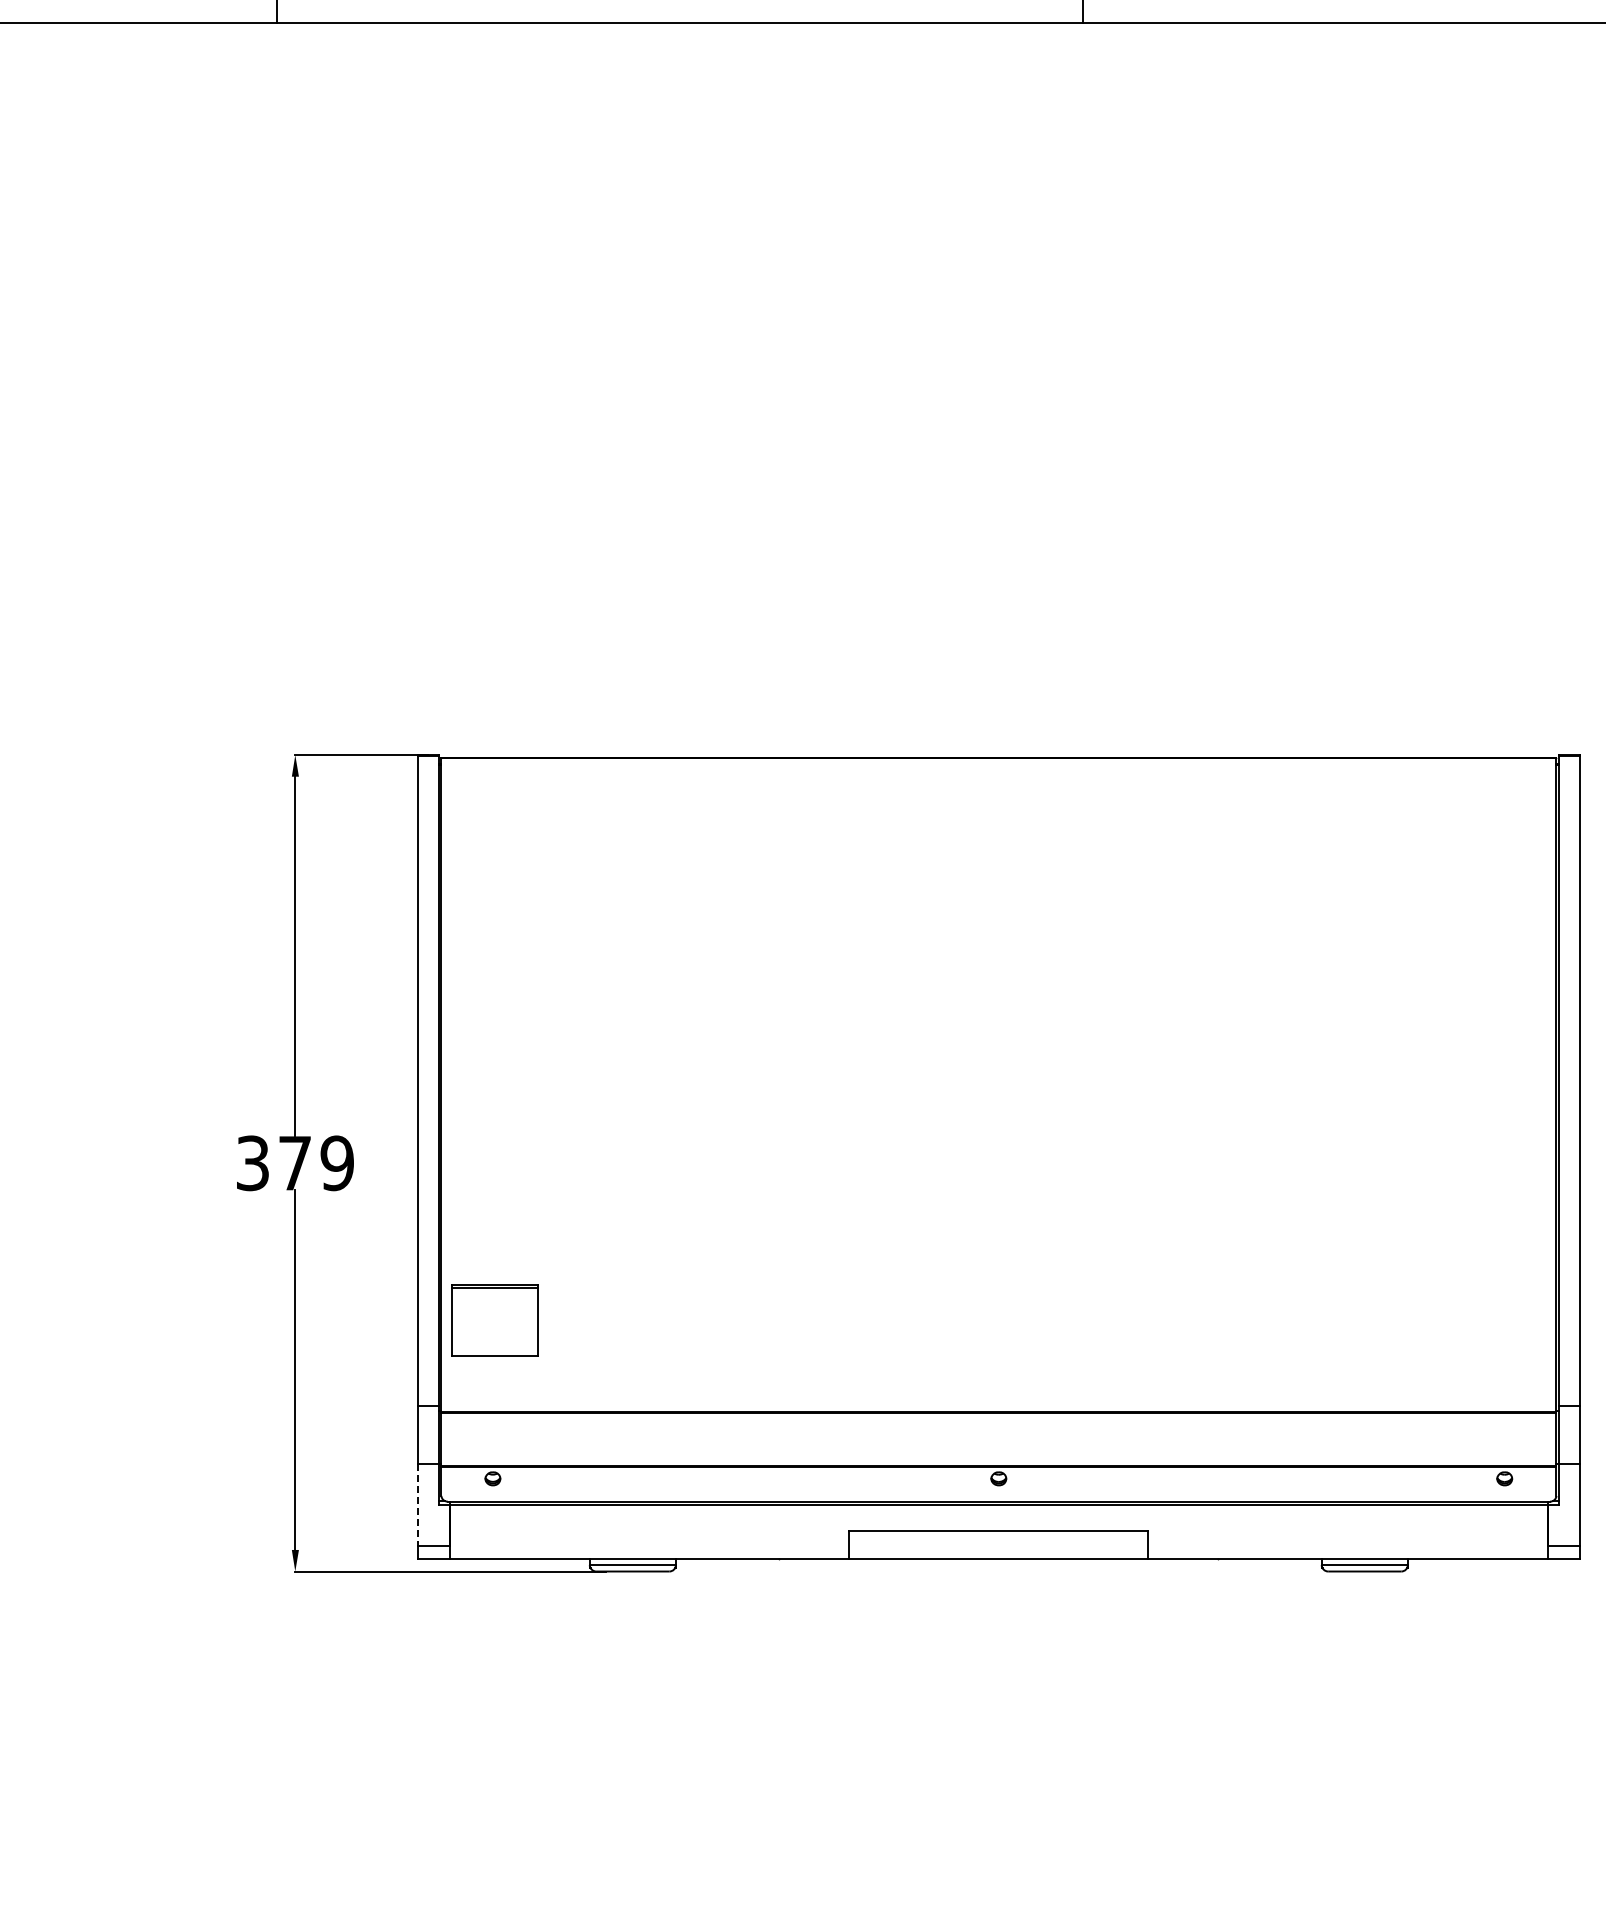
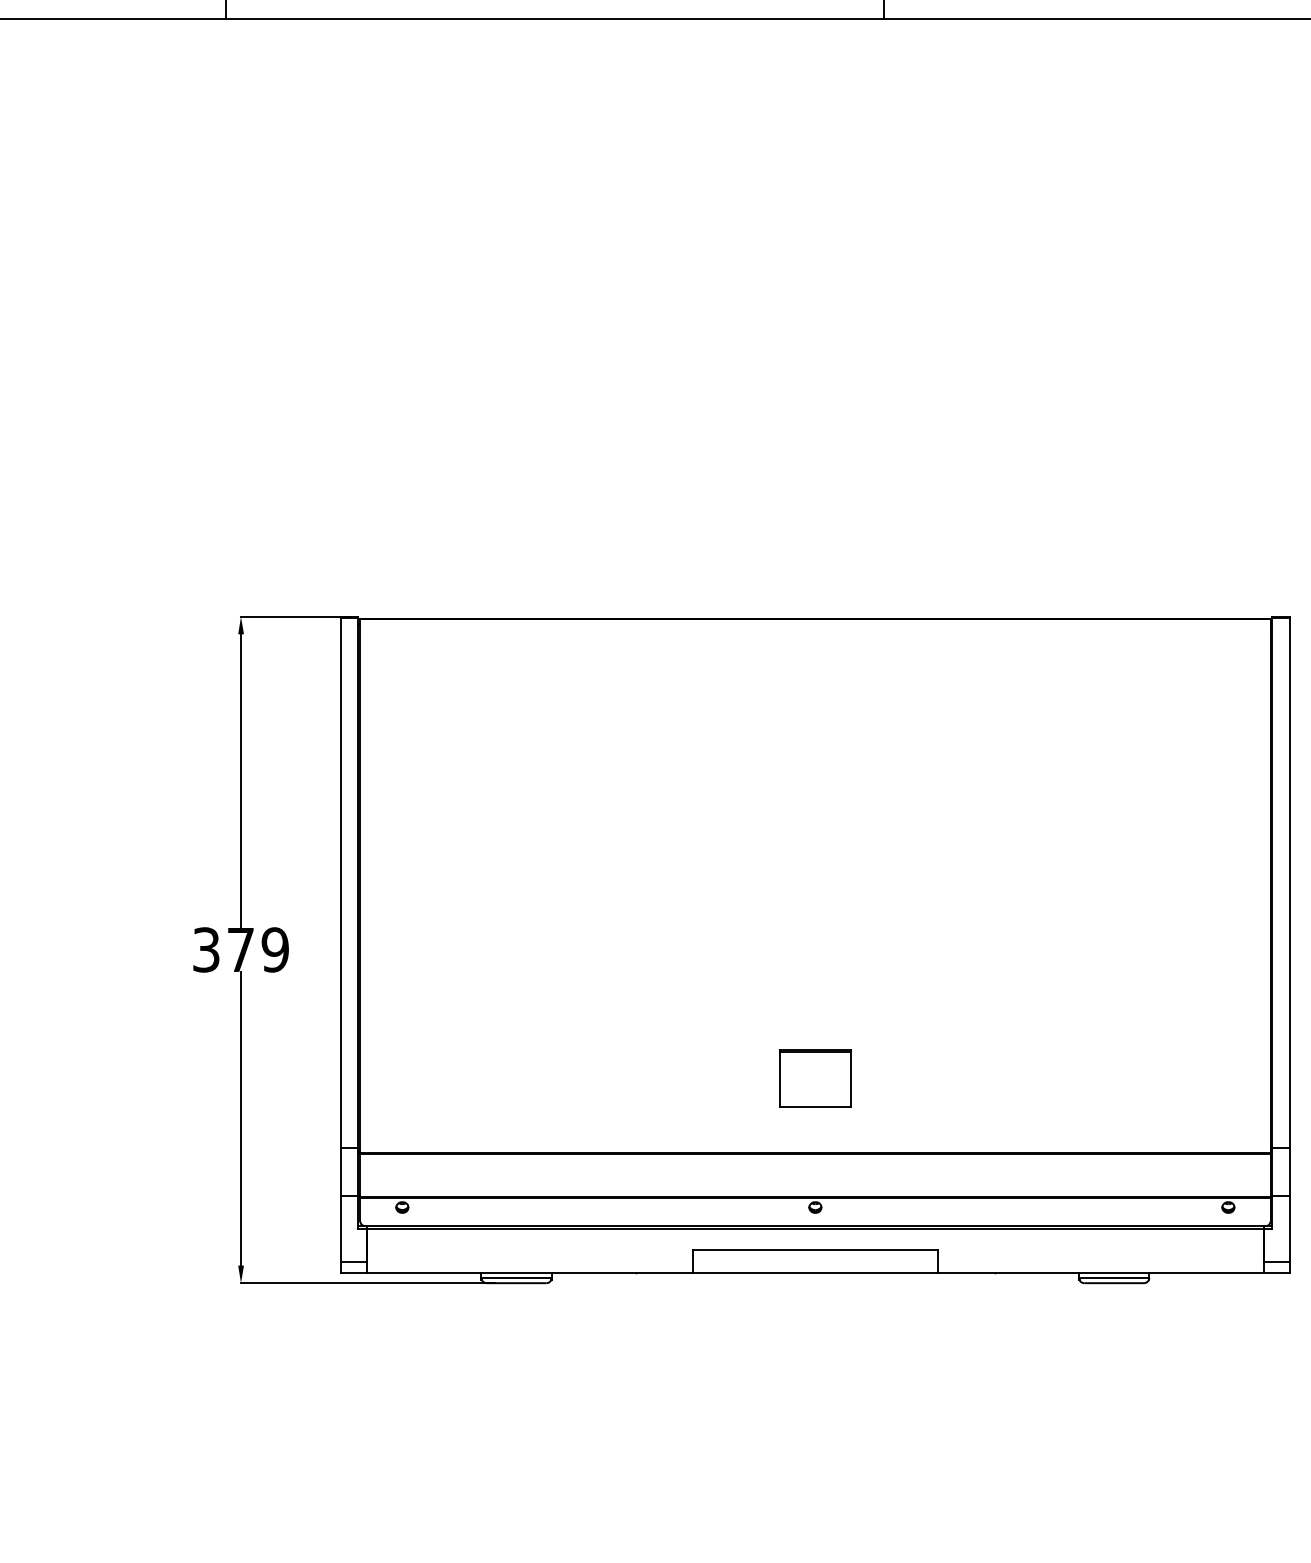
part: (494, 1320) -> (815, 1078), moved
line: (417, 1505) -> (340, 1229), dashed -> solid

